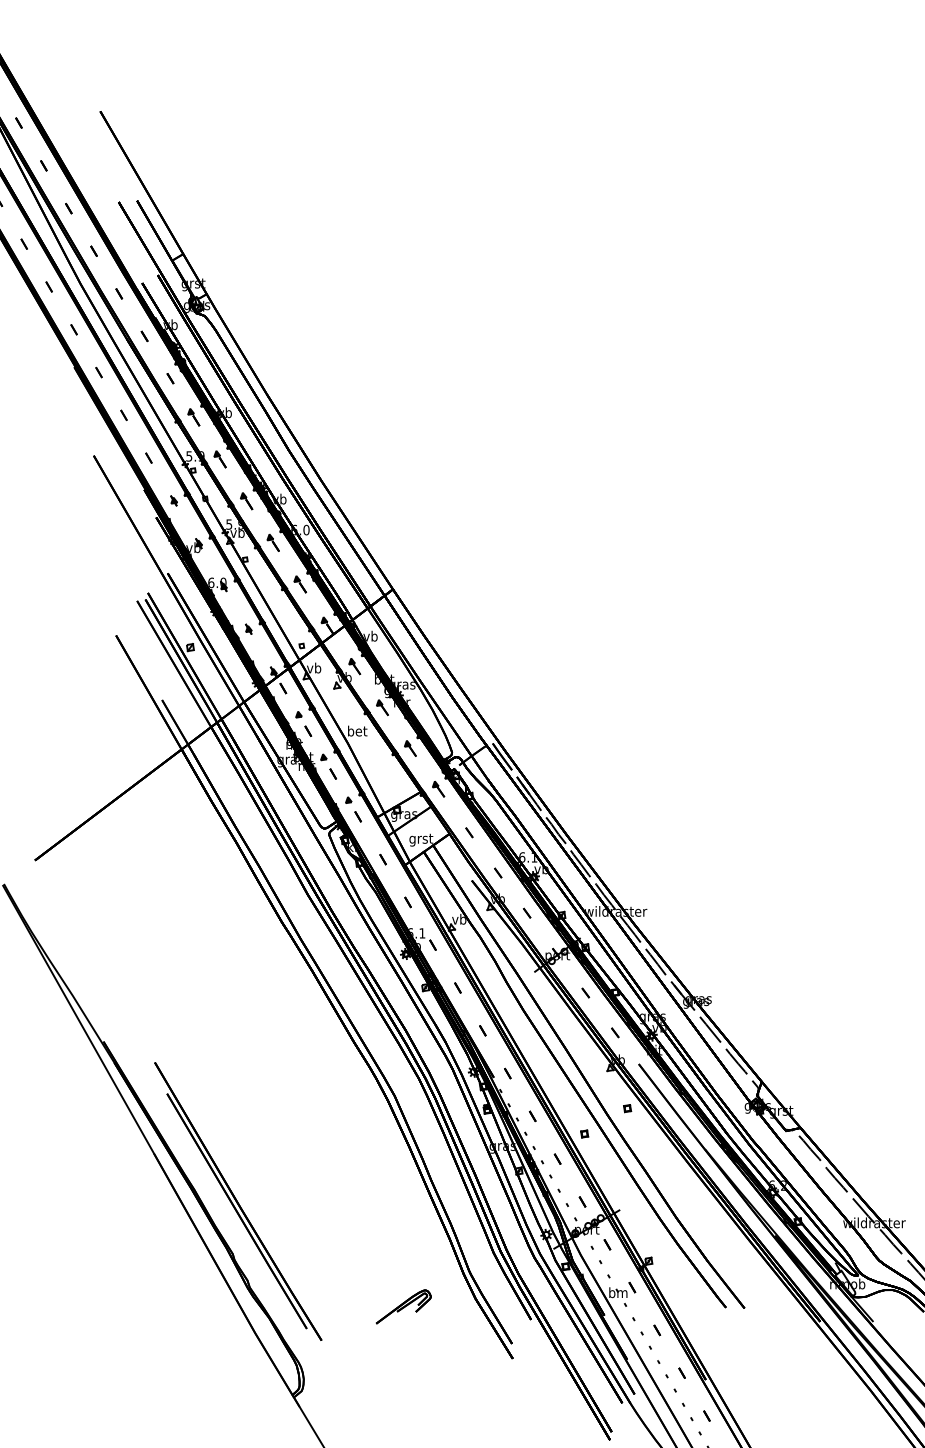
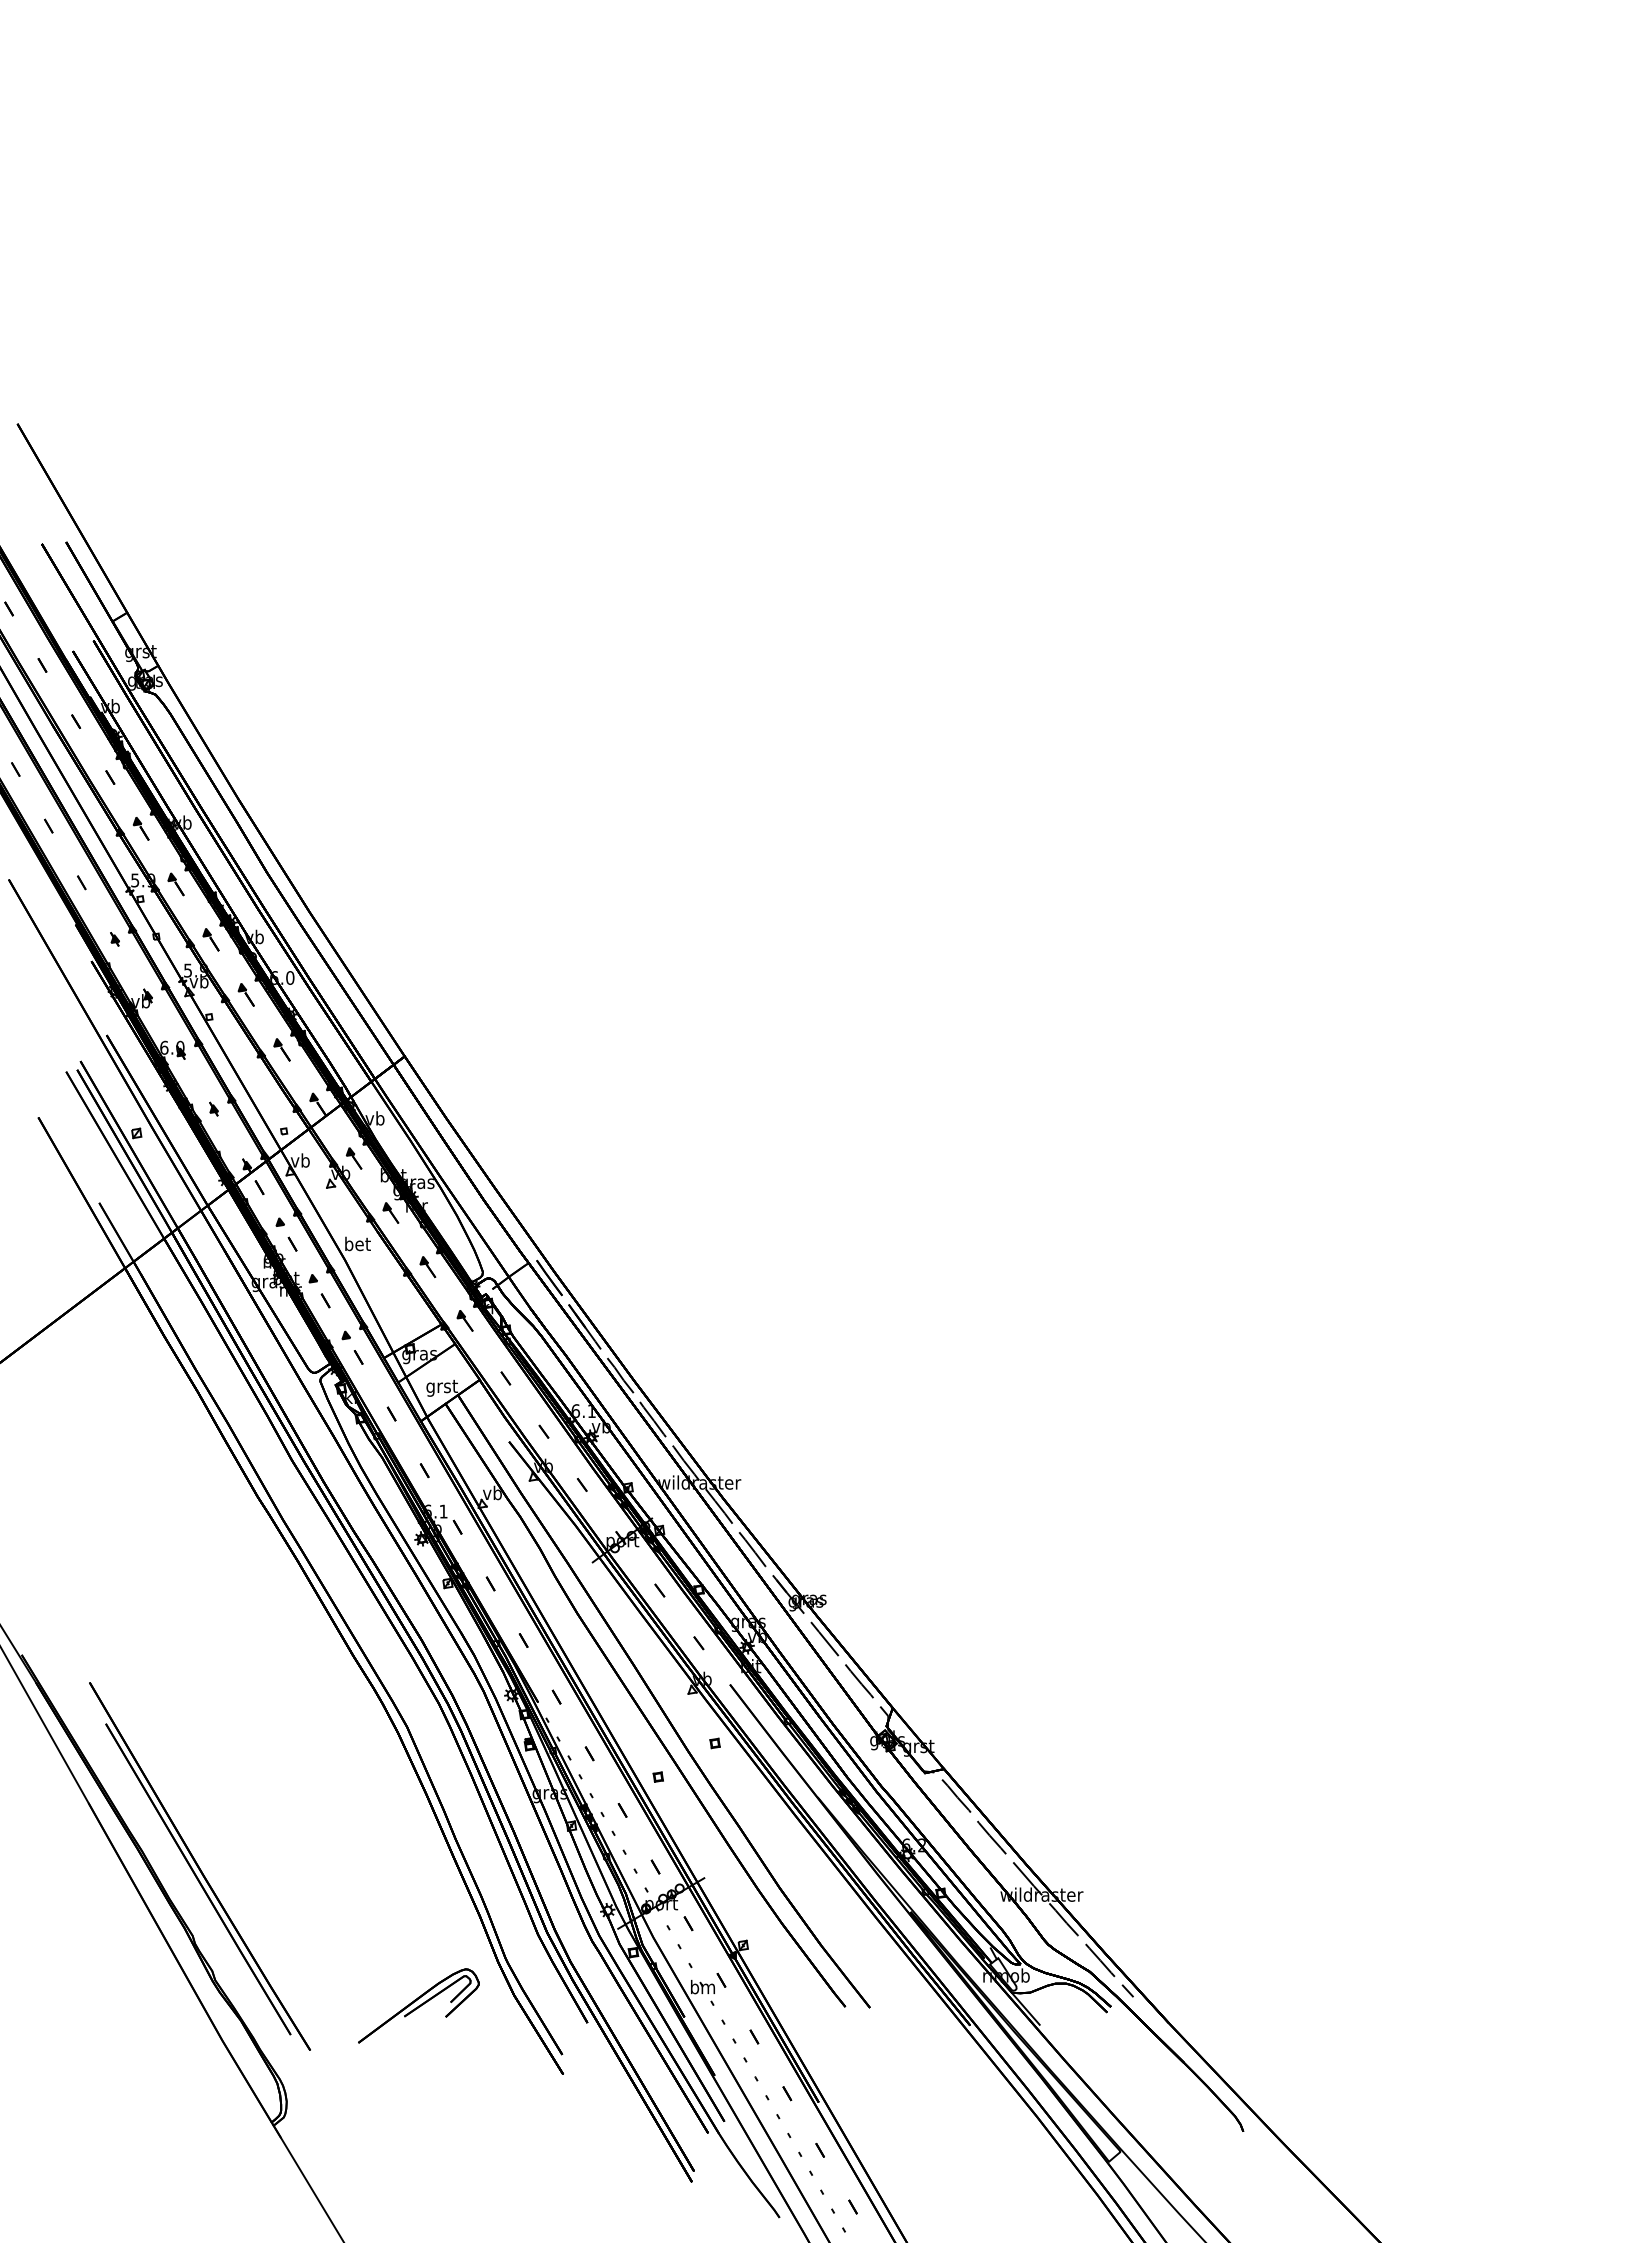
part: (403, 1306) -> (418, 2005), size x1.67

